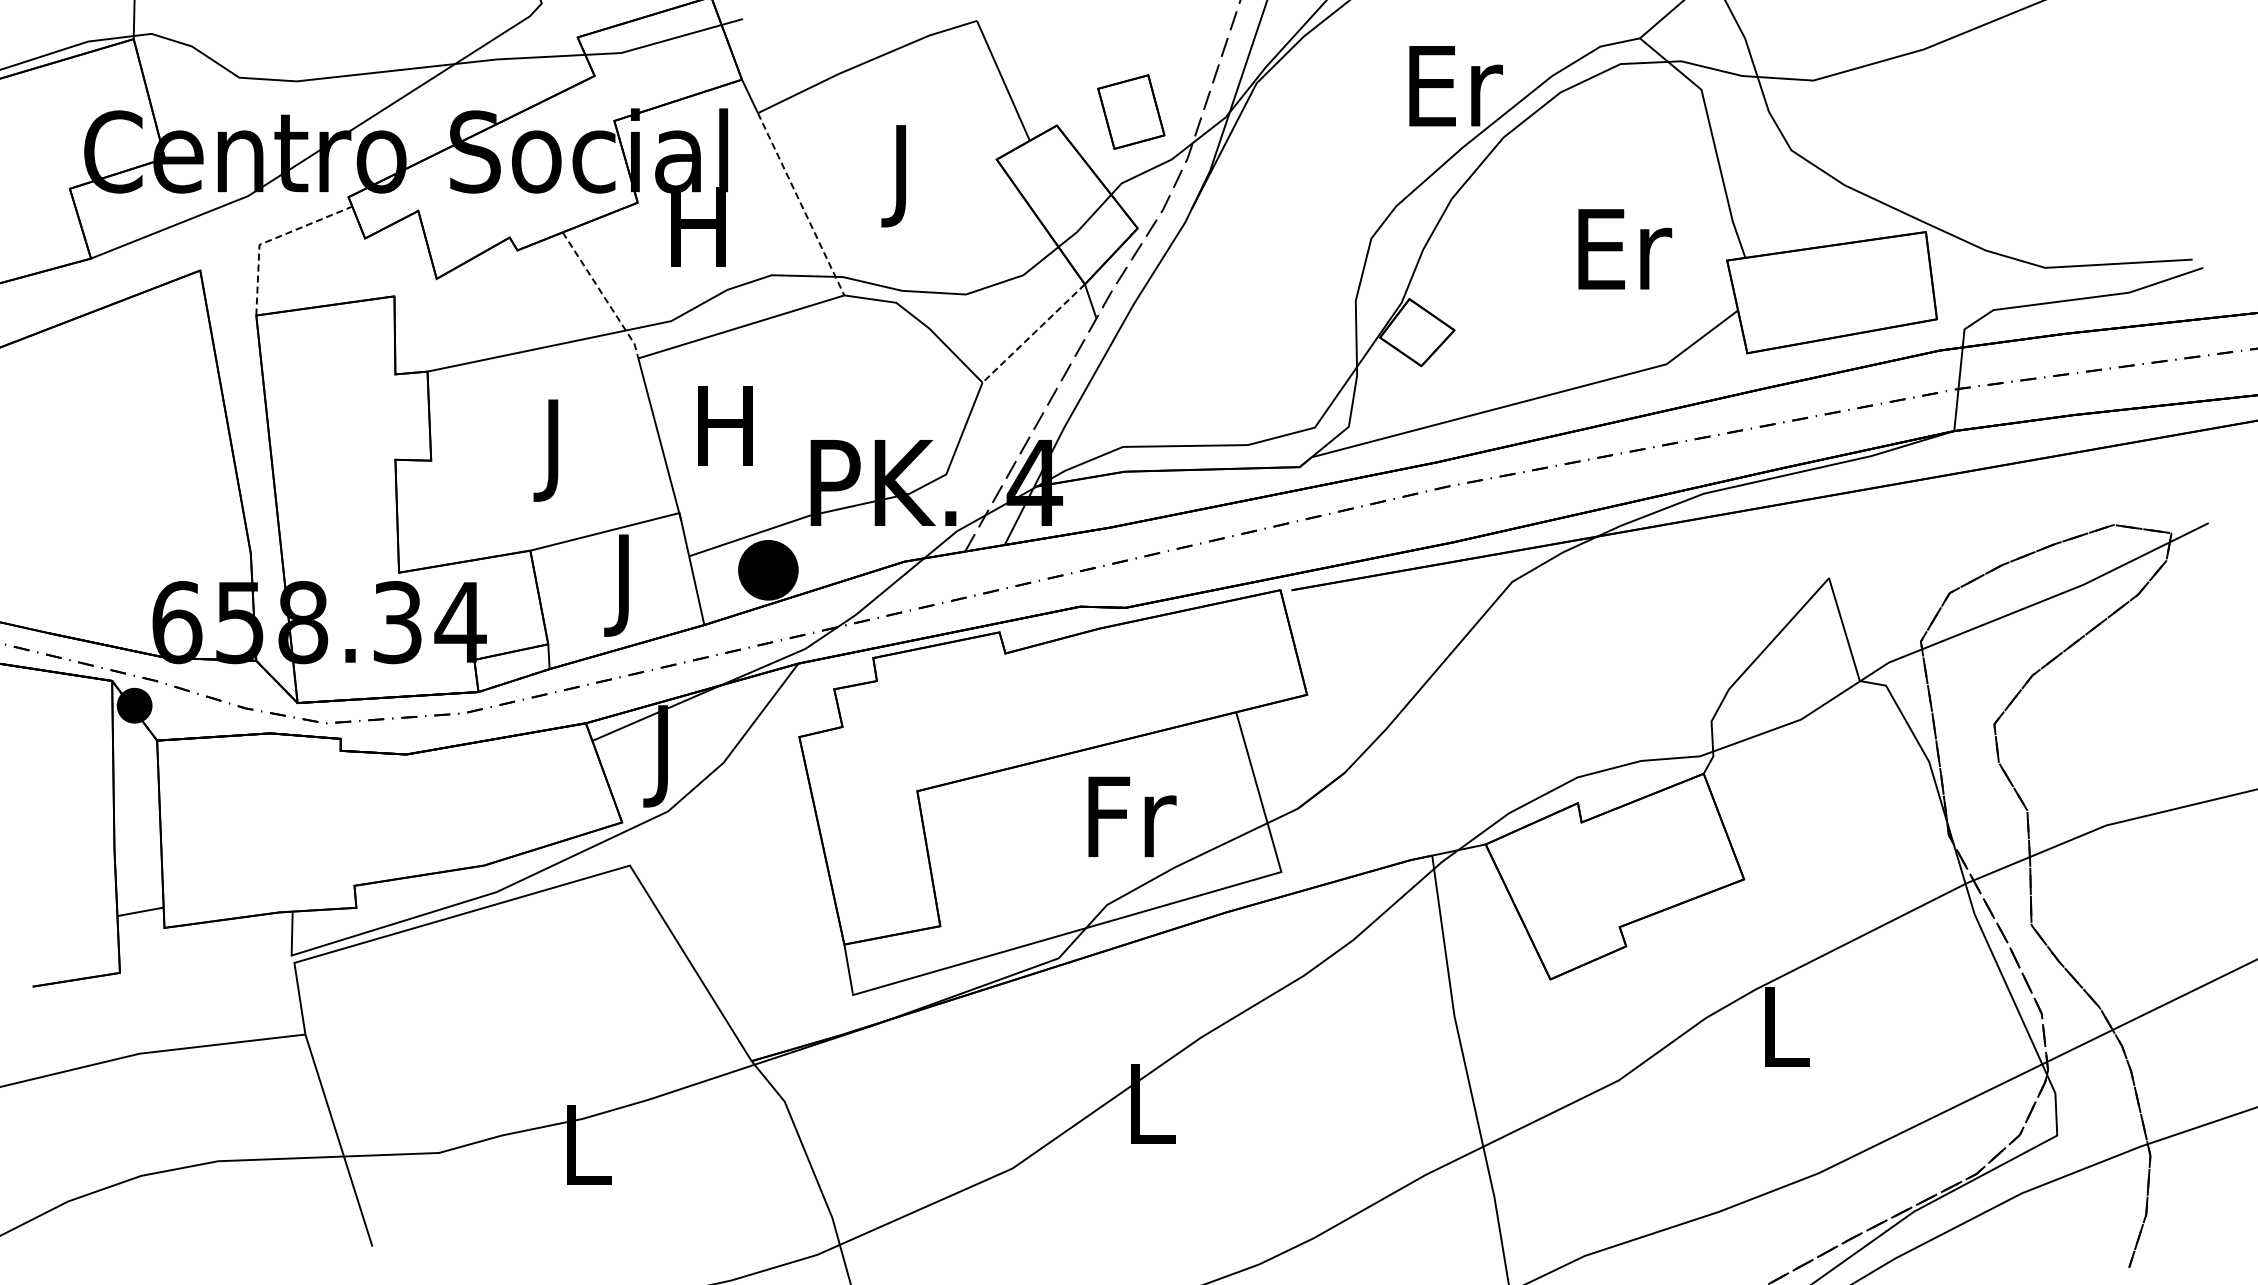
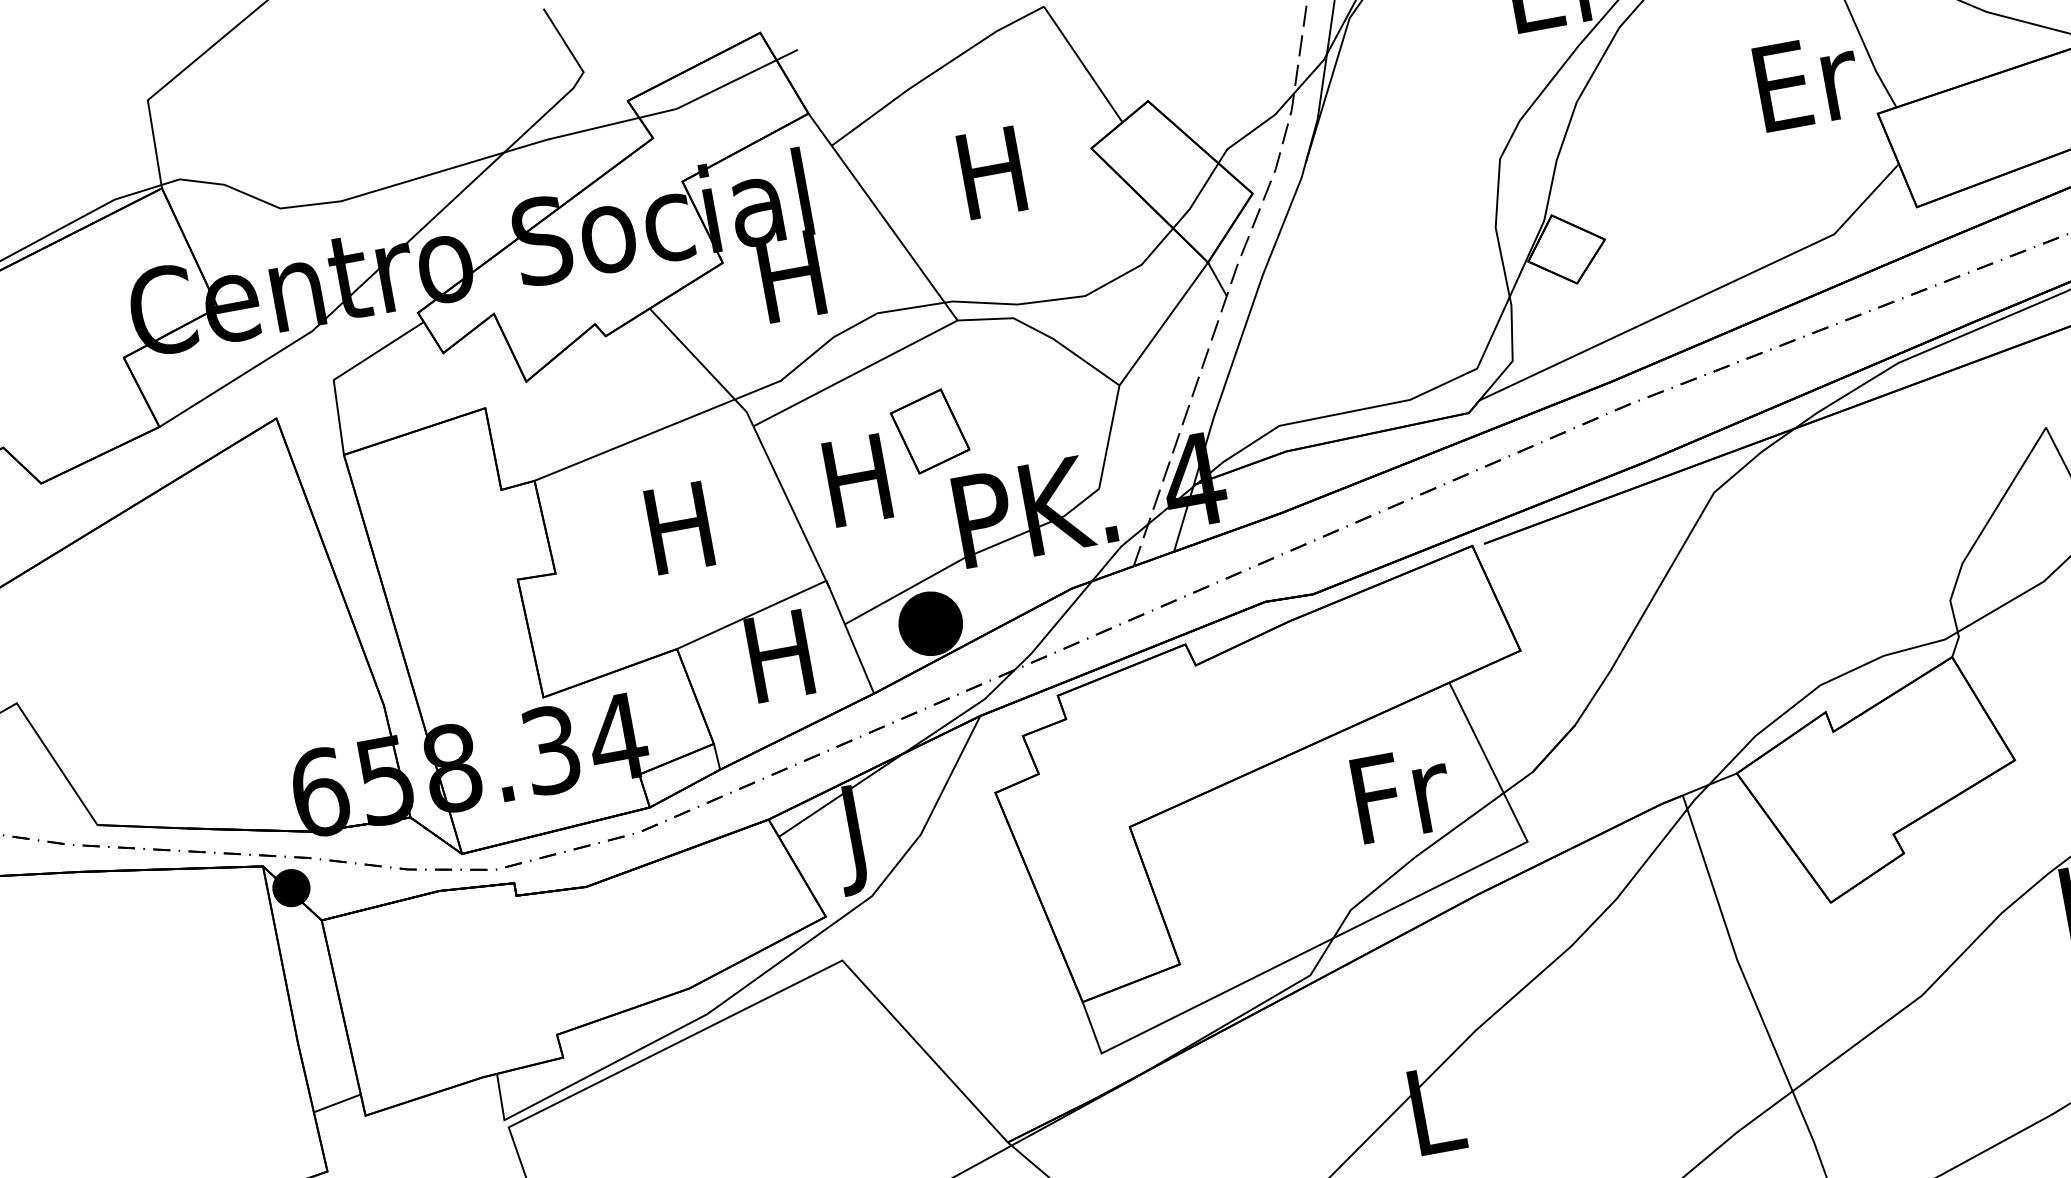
part: (1131, 111) -> (930, 430), moved
text: (901, 176) -> (994, 184), J -> H
line: (801, 204) -> (895, 233), dashed -> solid
line: (273, 239) -> (347, 371), dashed -> solid
text: (1625, 249) -> (1808, 81), moved
line: (603, 295) -> (704, 366), dashed -> solid
line: (1033, 333) -> (1163, 324), dashed -> solid
text: (553, 450) -> (682, 539), J -> H
text: (623, 585) -> (781, 667), J -> H
text: (1132, 816) -> (1402, 793), moved

